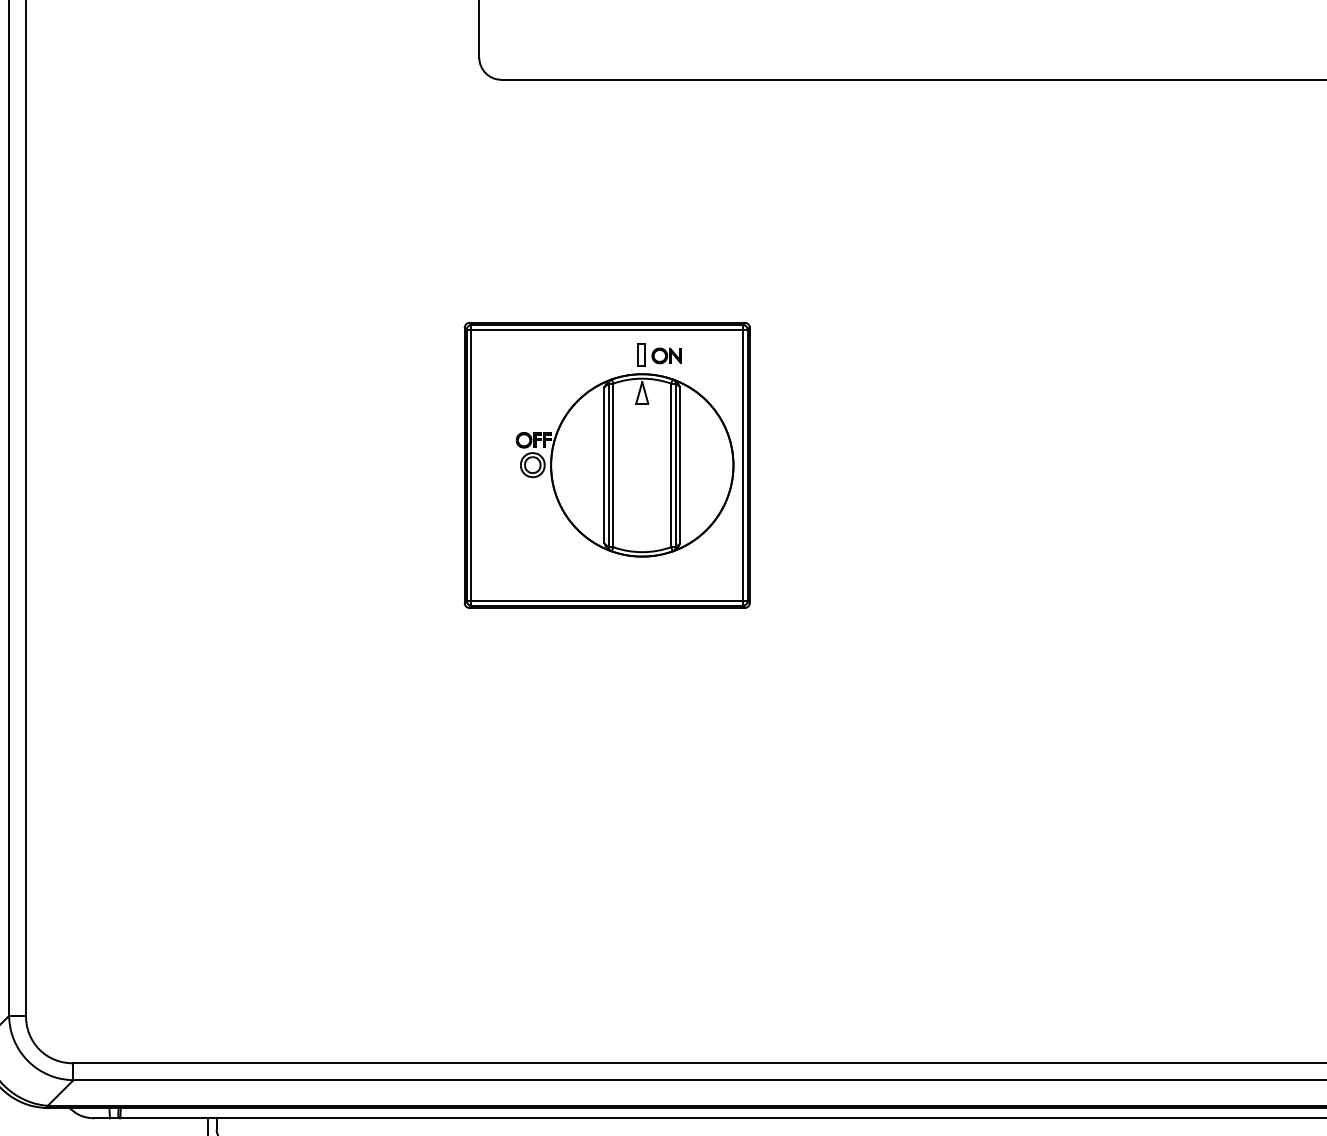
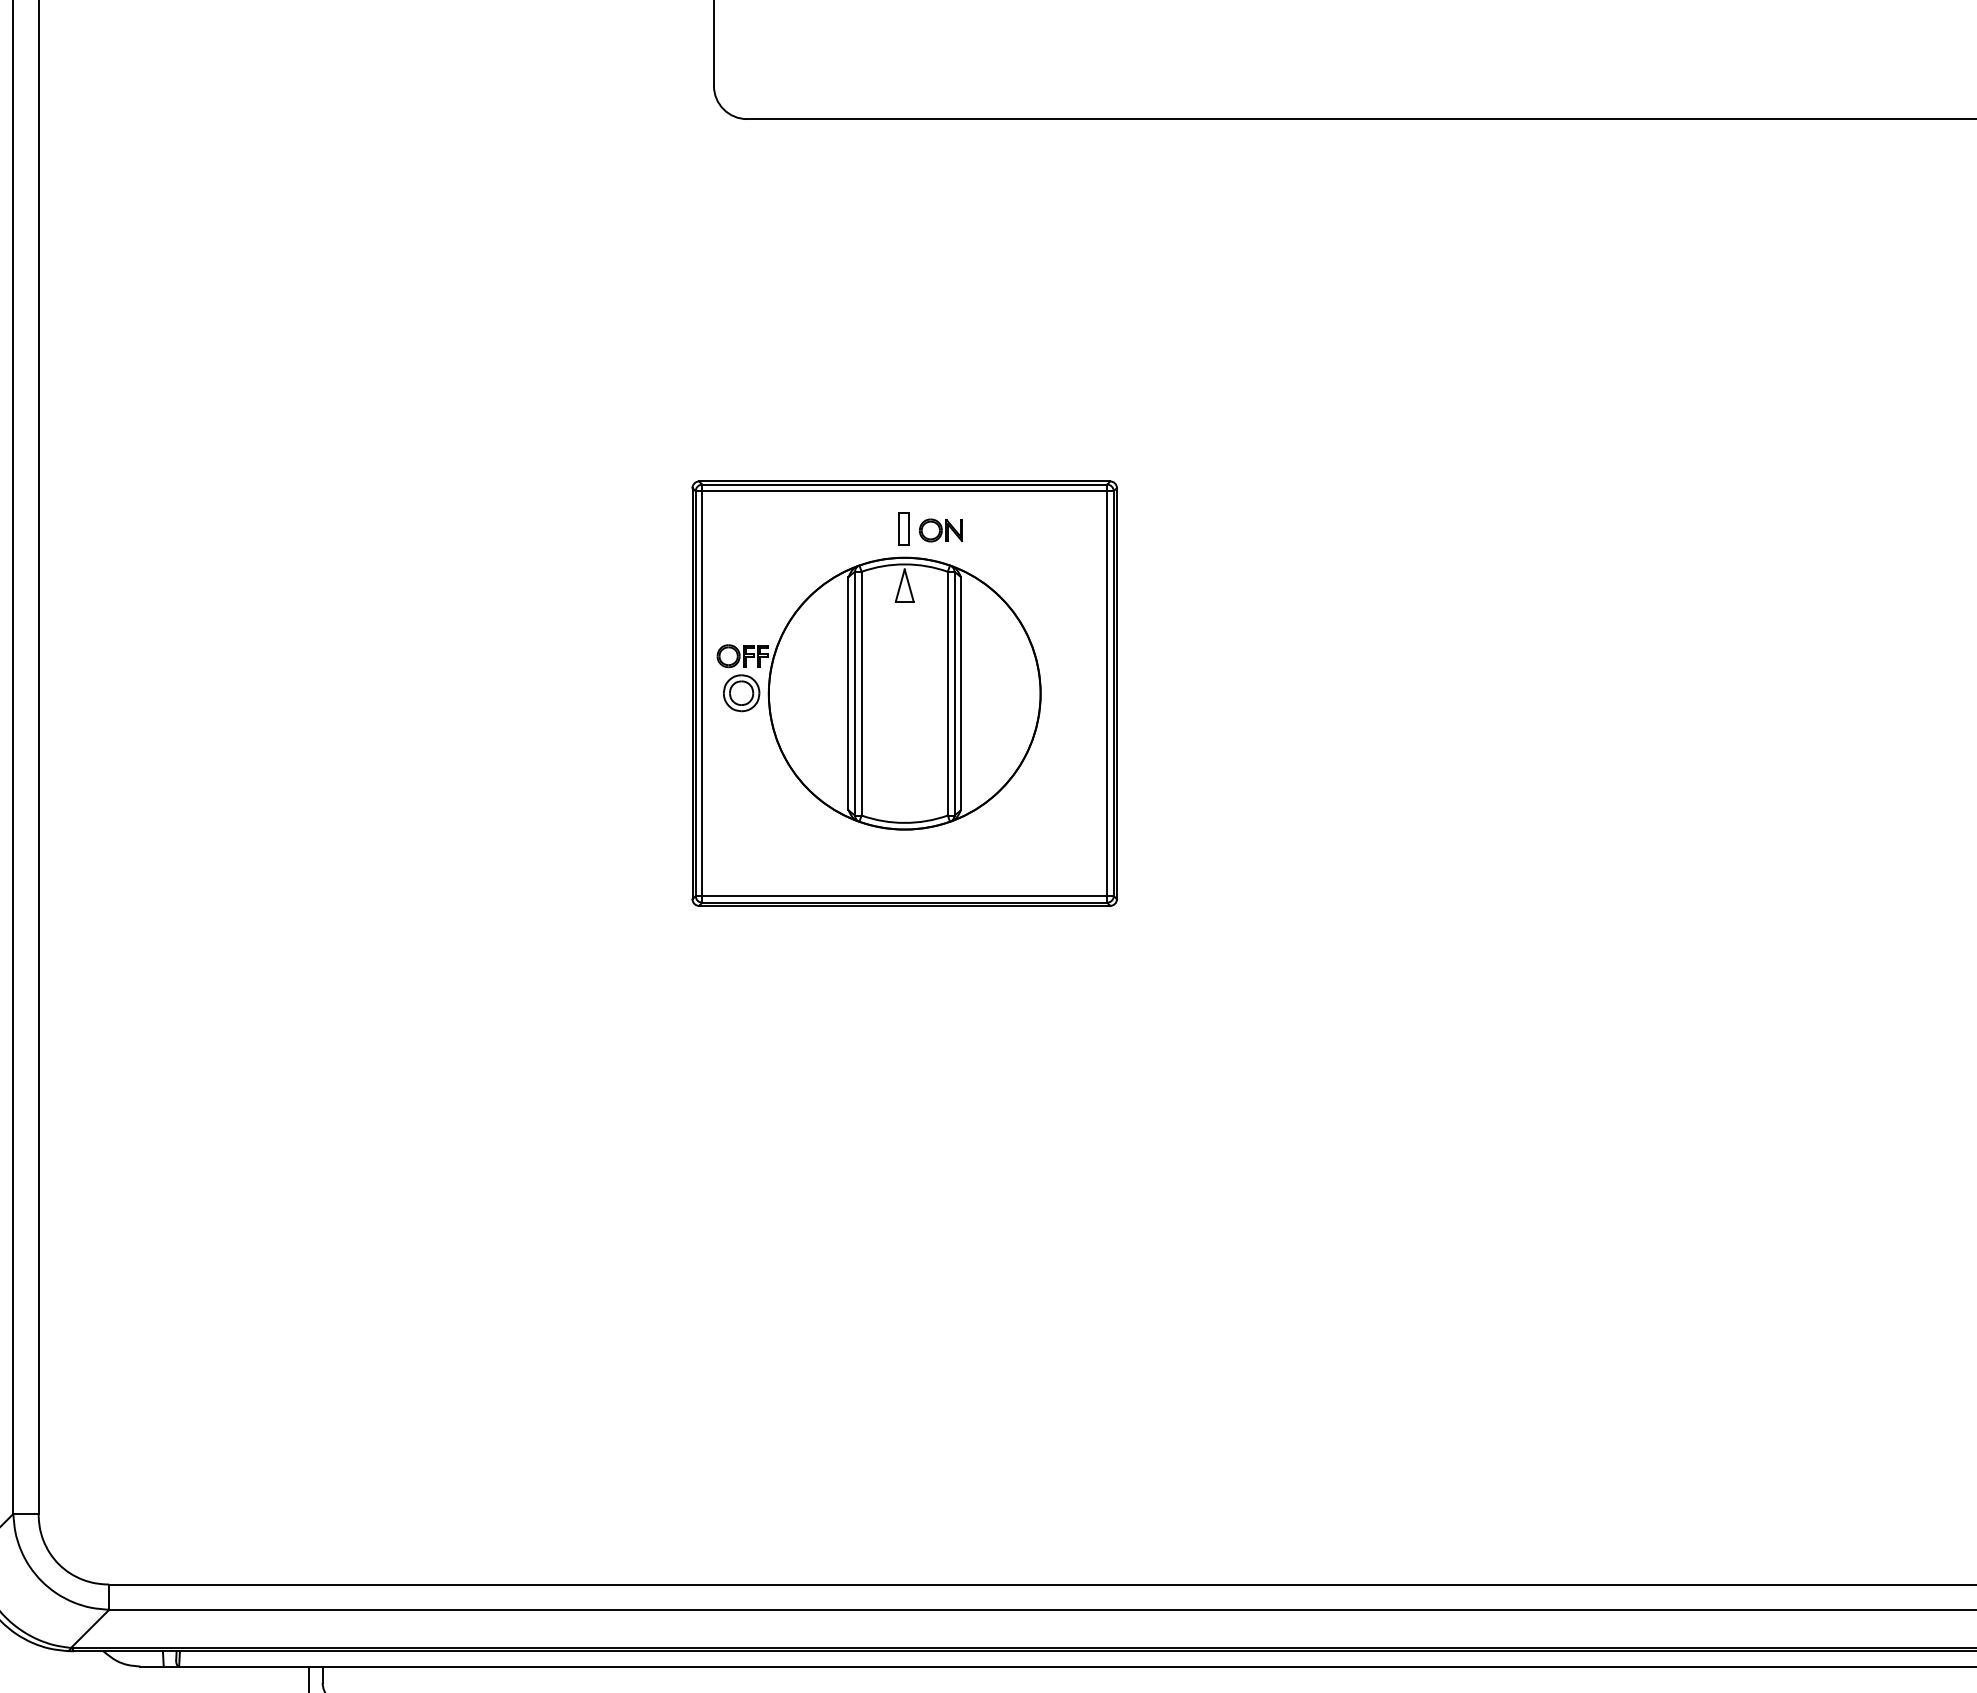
part: (624, 450) -> (878, 671), moved

